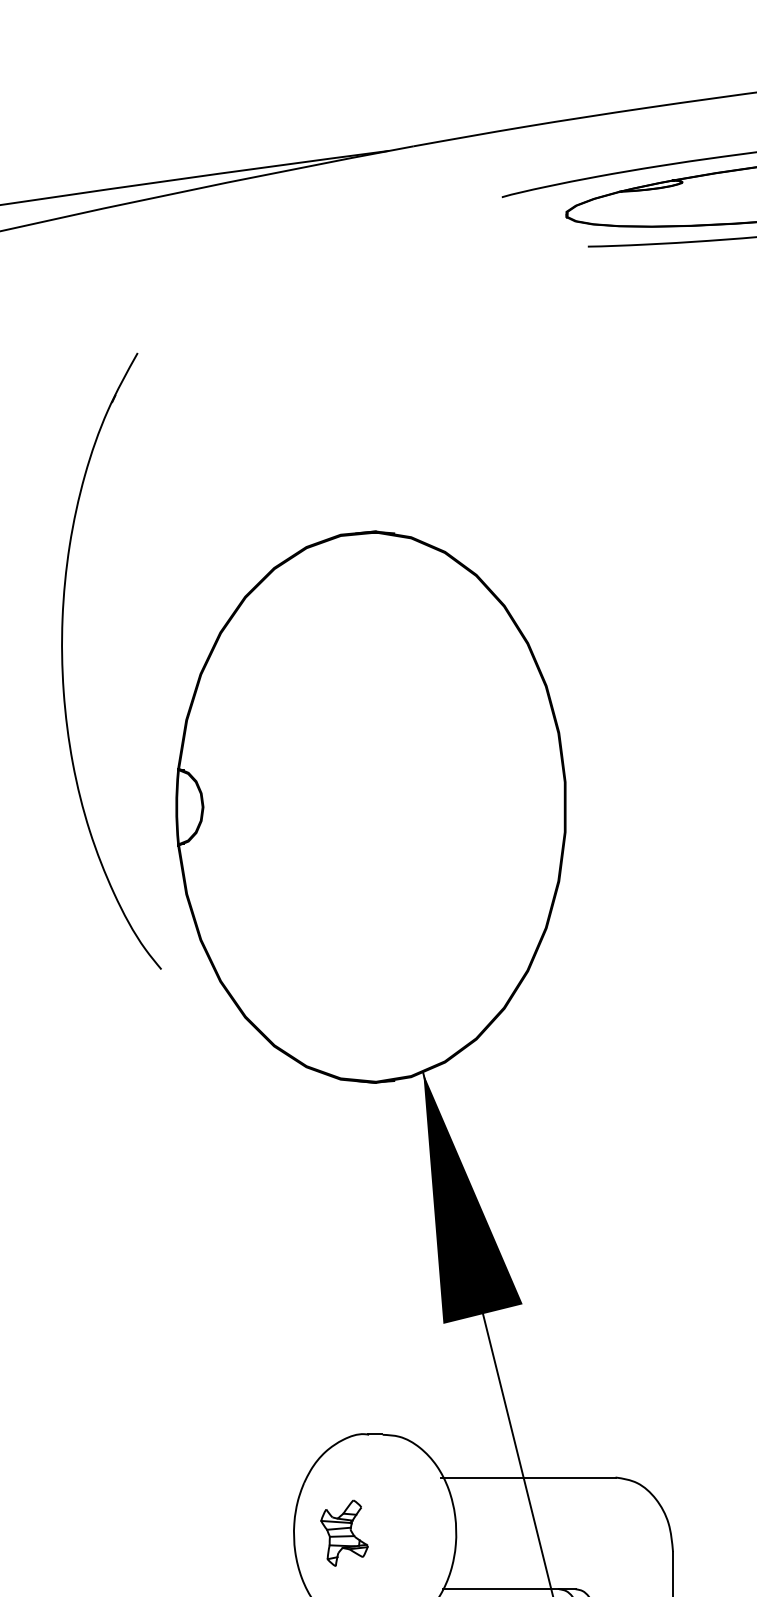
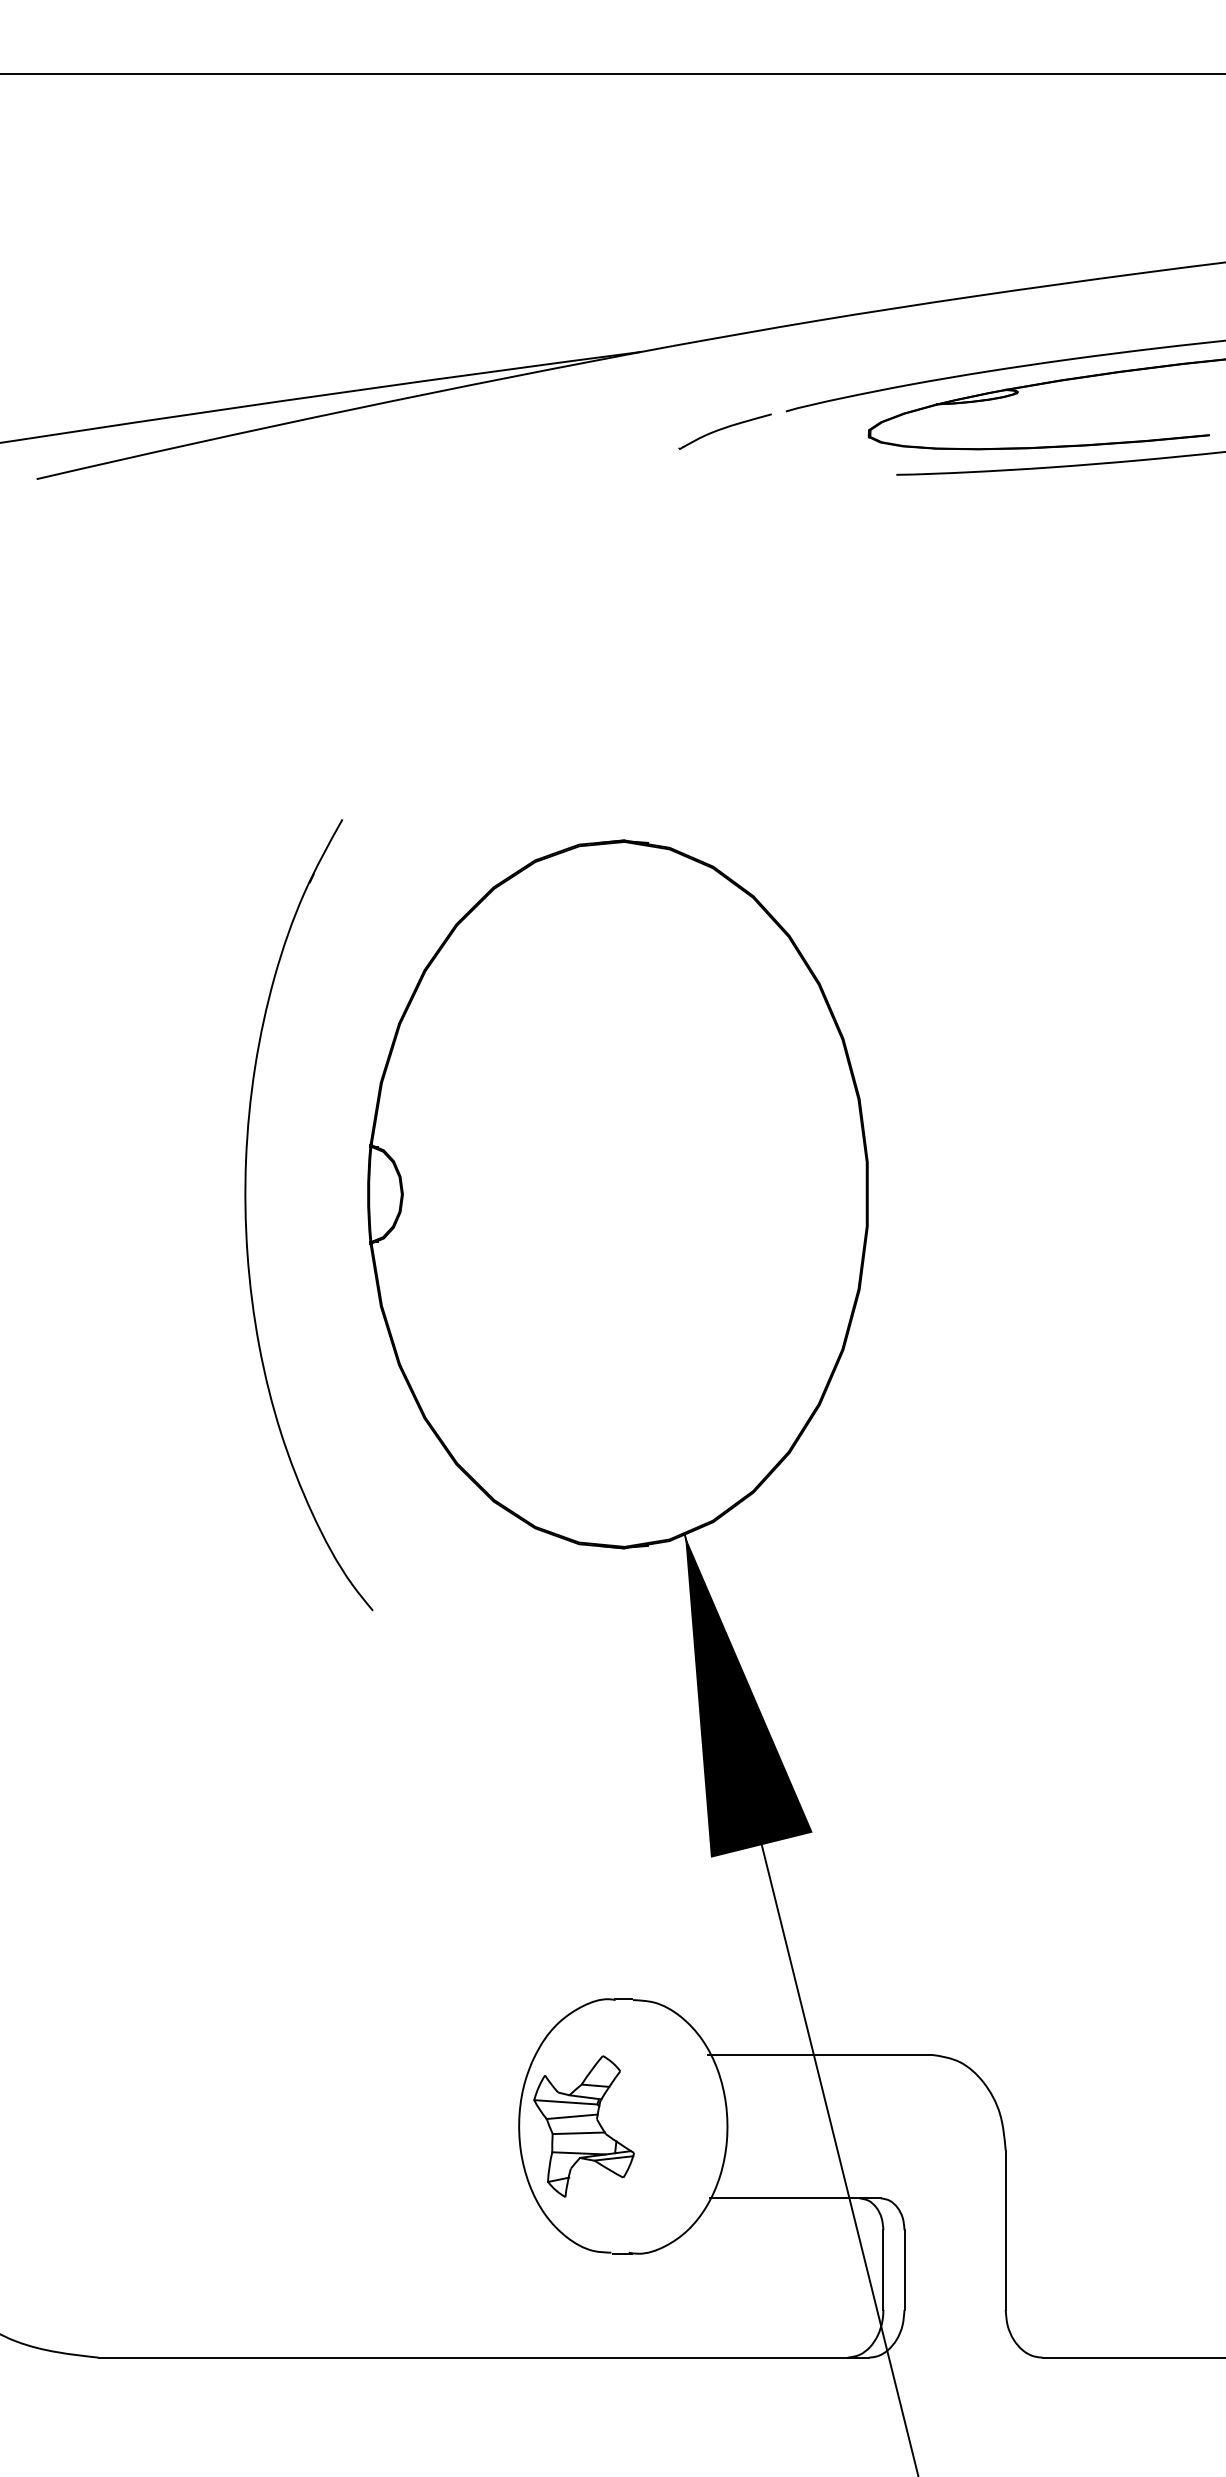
part: (453, 212) -> (724, 431), added
part: (62, 661) -> (246, 1215), moved
part: (344, 1533) -> (583, 2126), size x1.67

